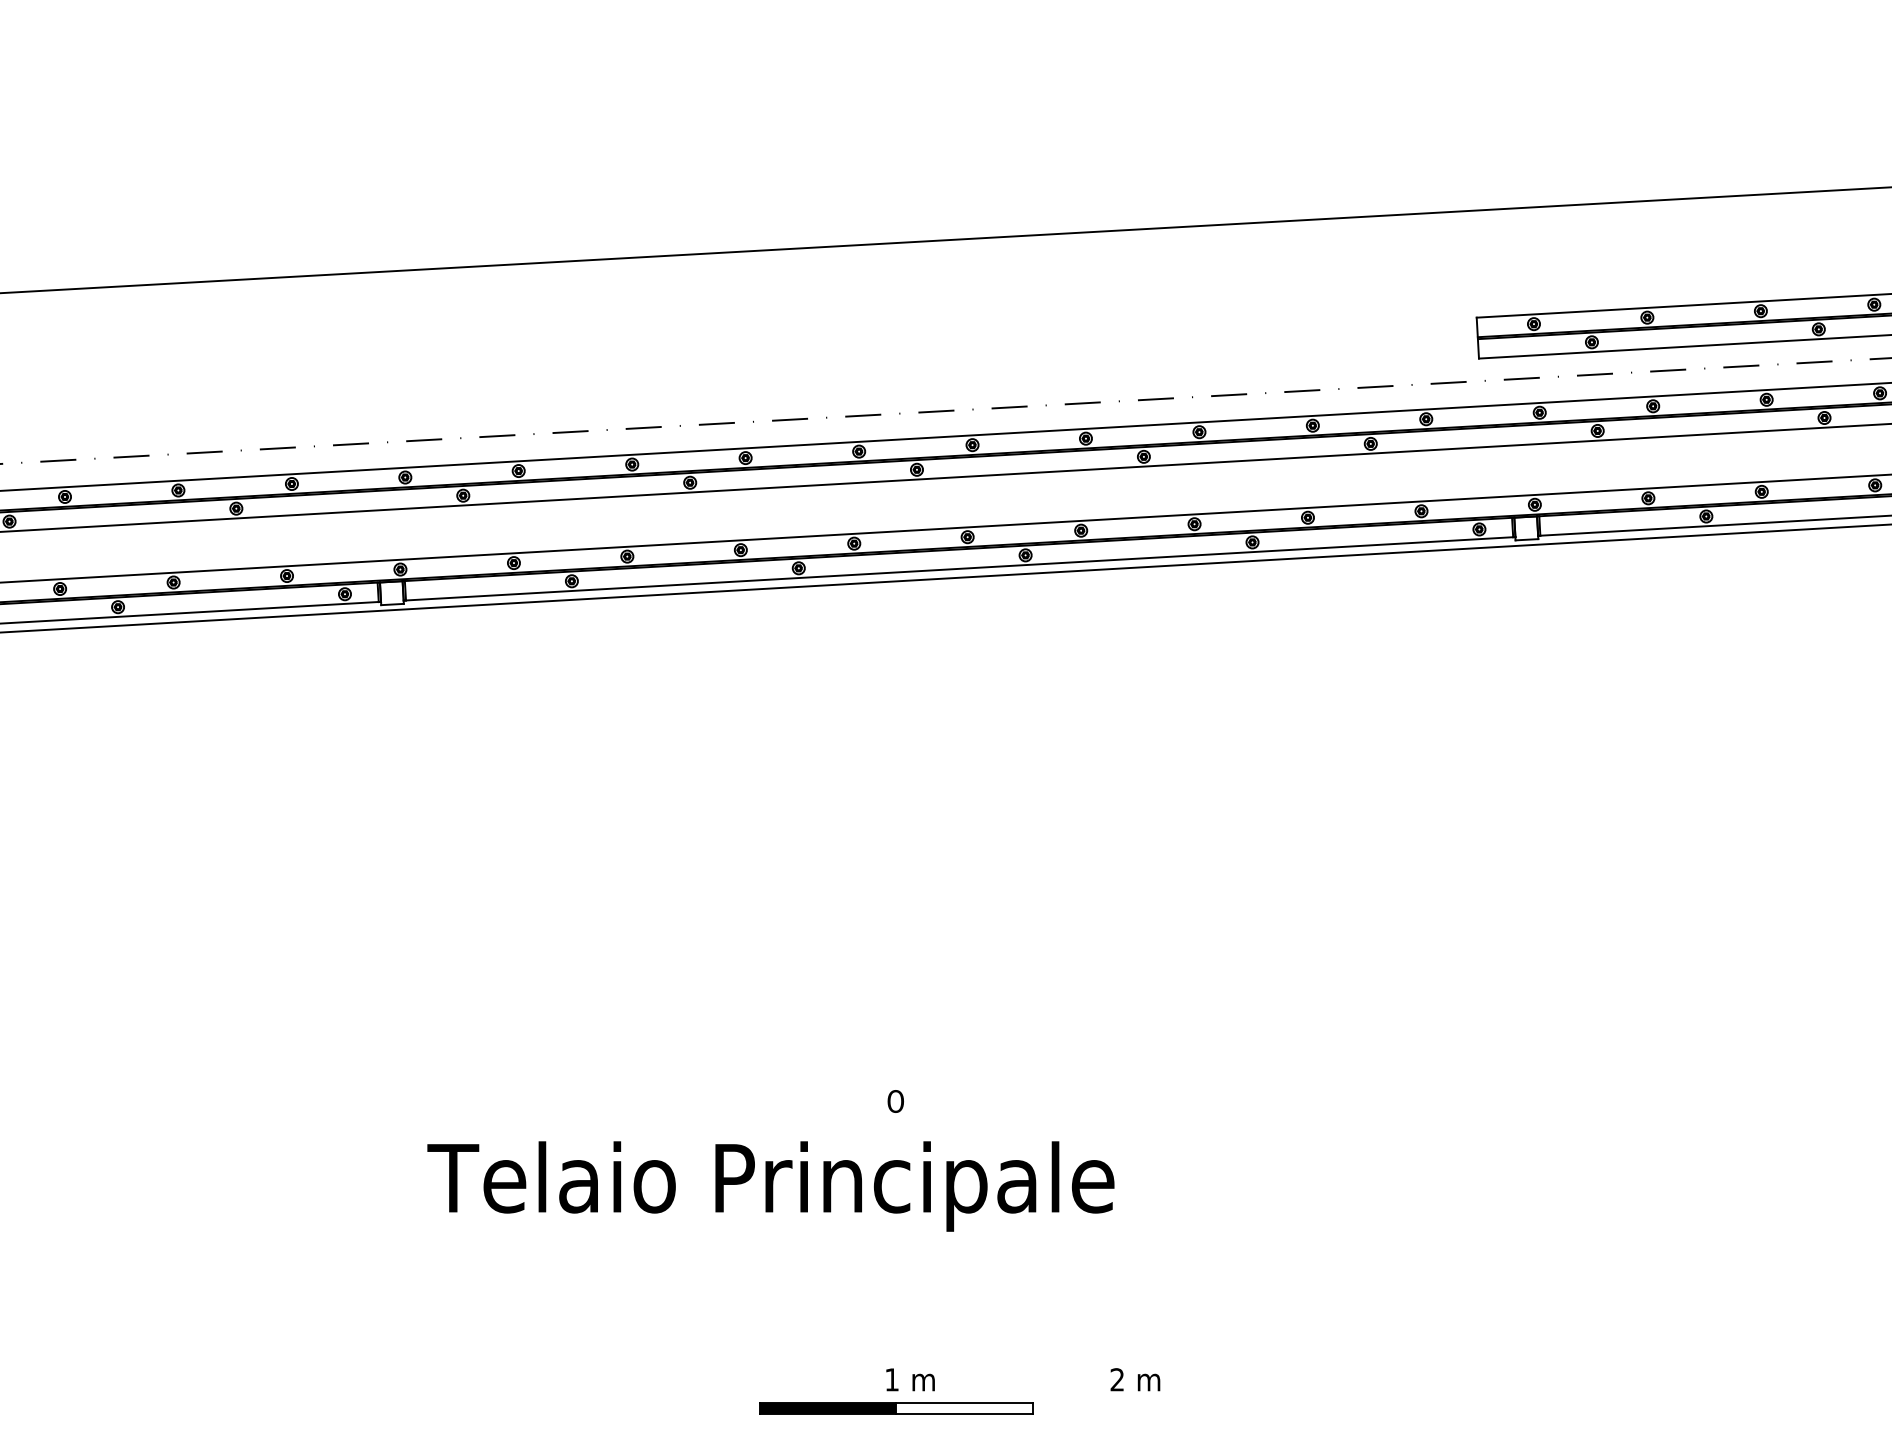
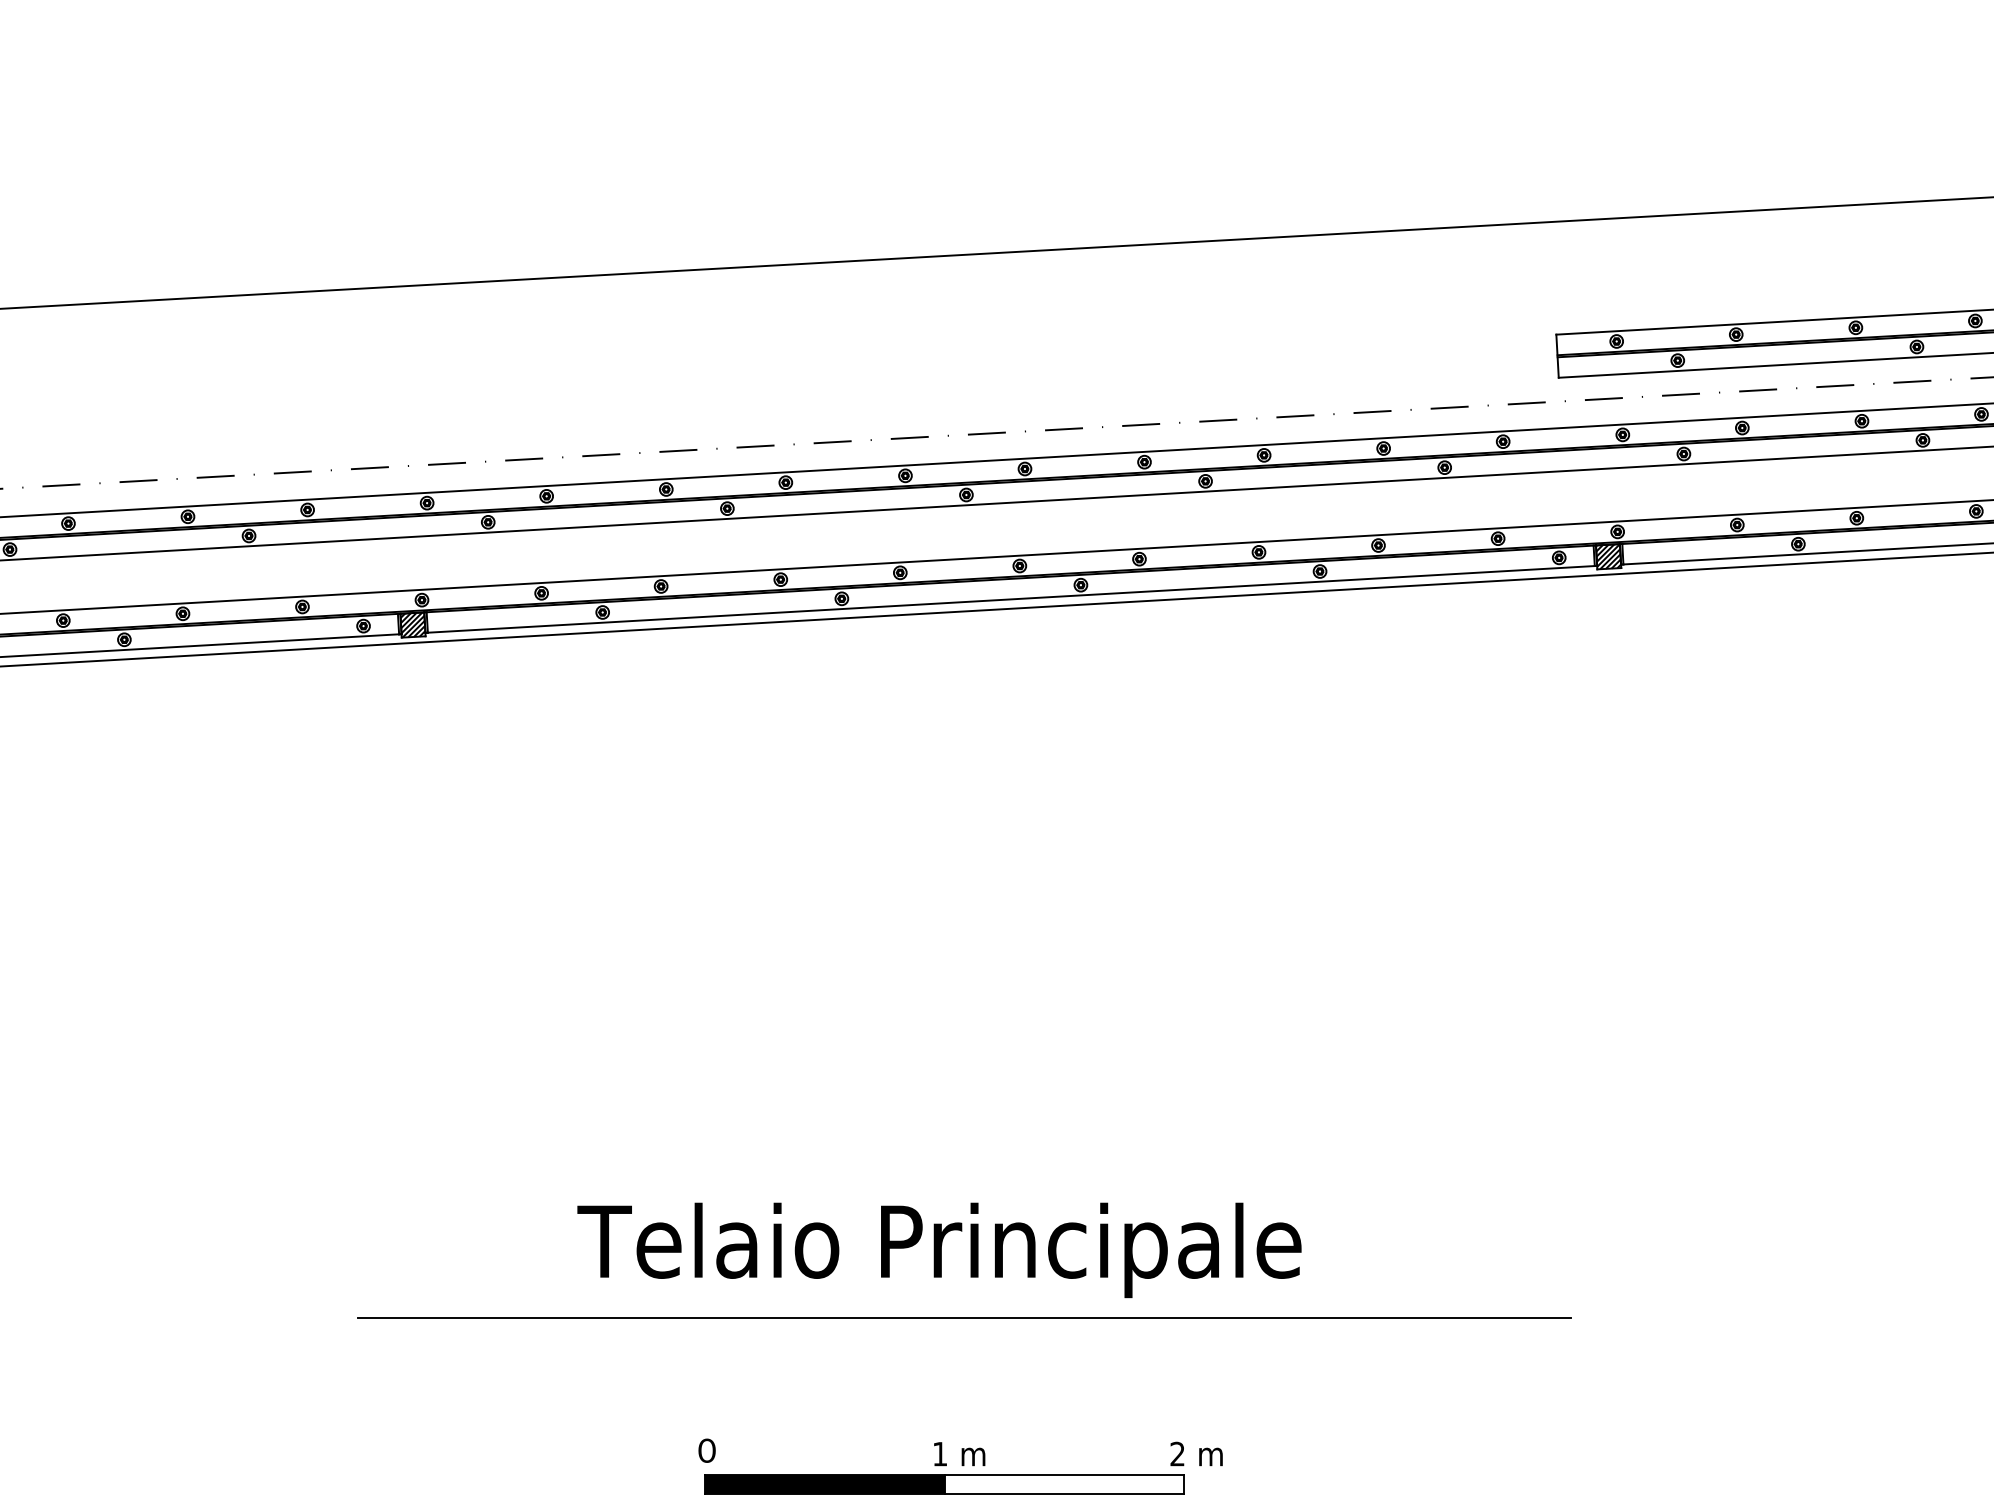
hatch: (1526, 528) -> (1608, 556), added
hatch: (391, 592) -> (412, 624), added
text: (895, 1101) -> (706, 1450), moved
text: (770, 1186) -> (939, 1250), moved
line: (915, 1250) -> (964, 1317), added
part: (896, 1408) -> (944, 1484), size x1.67

